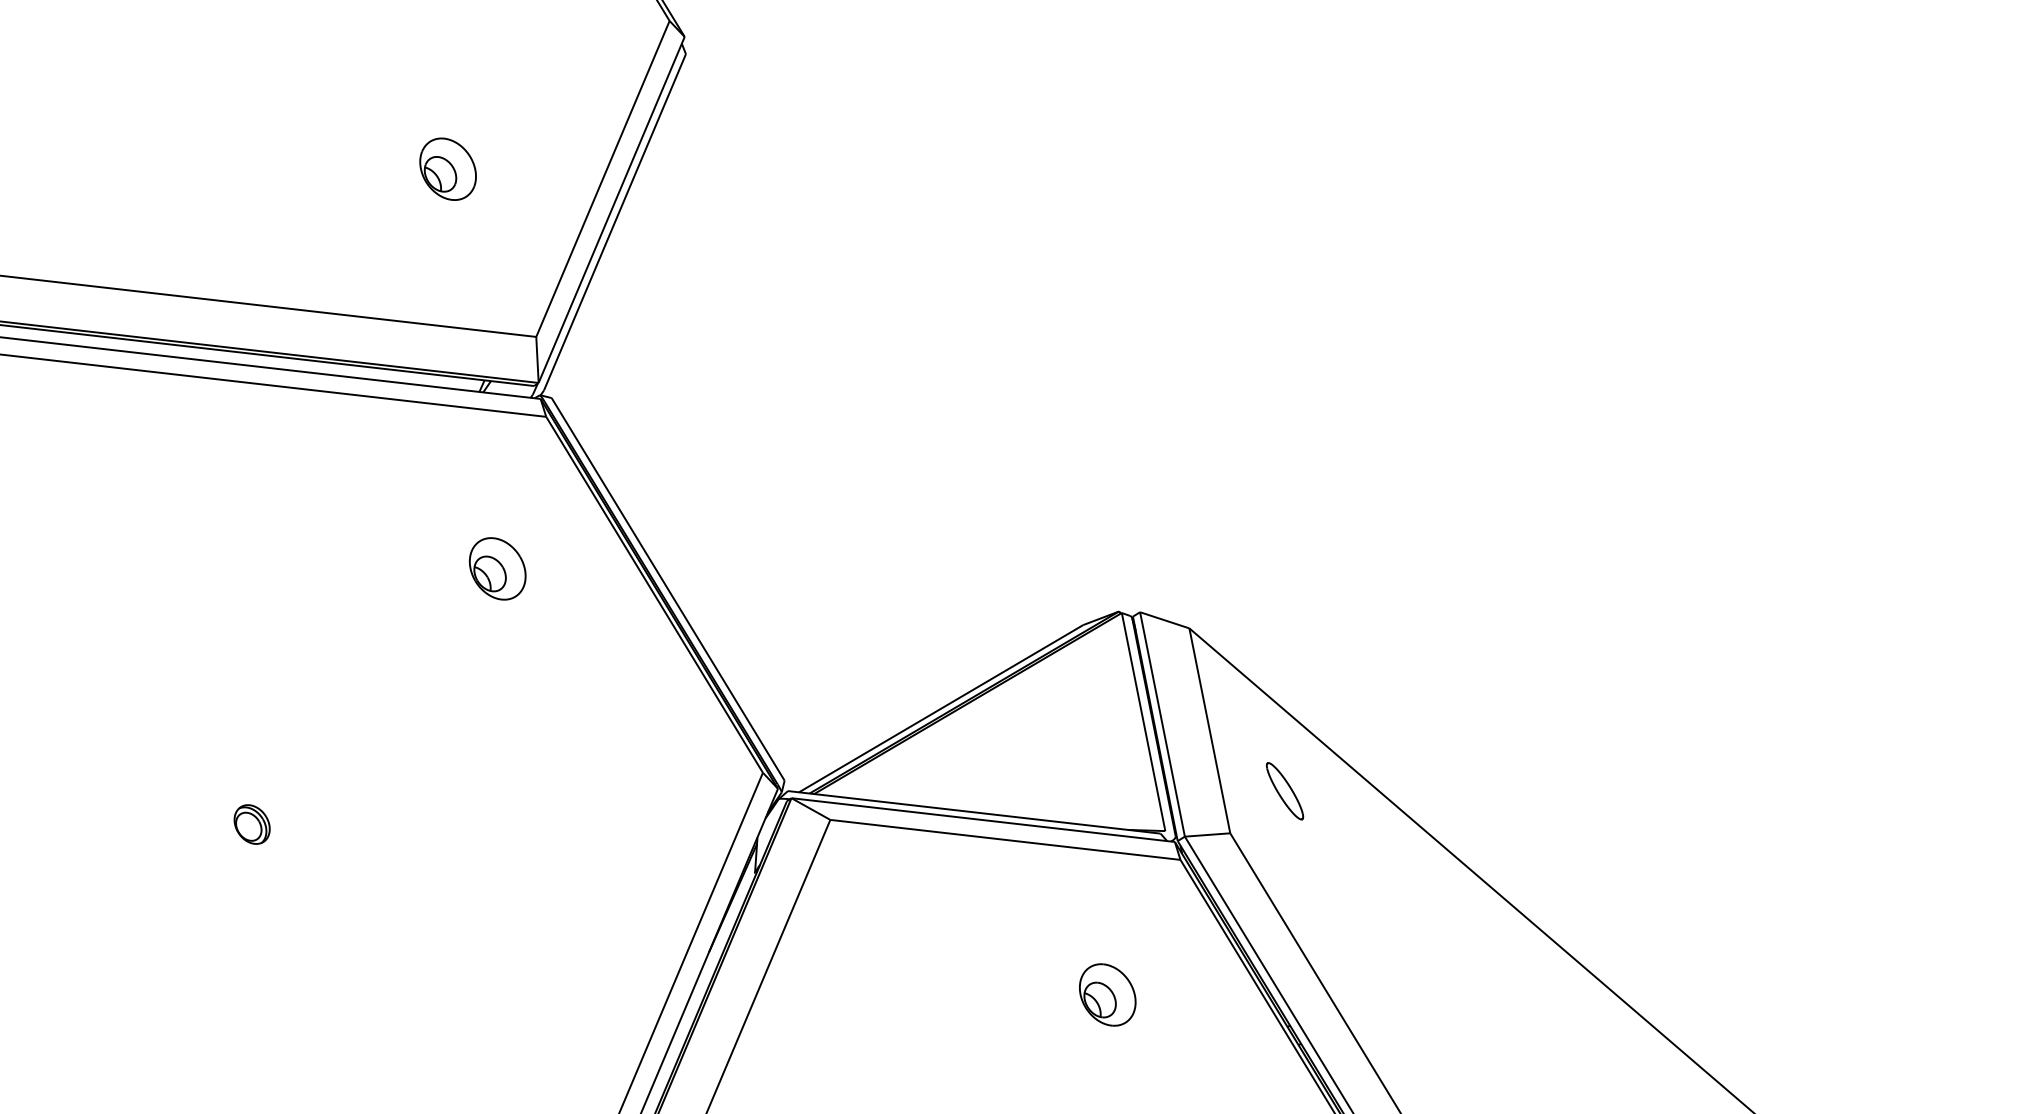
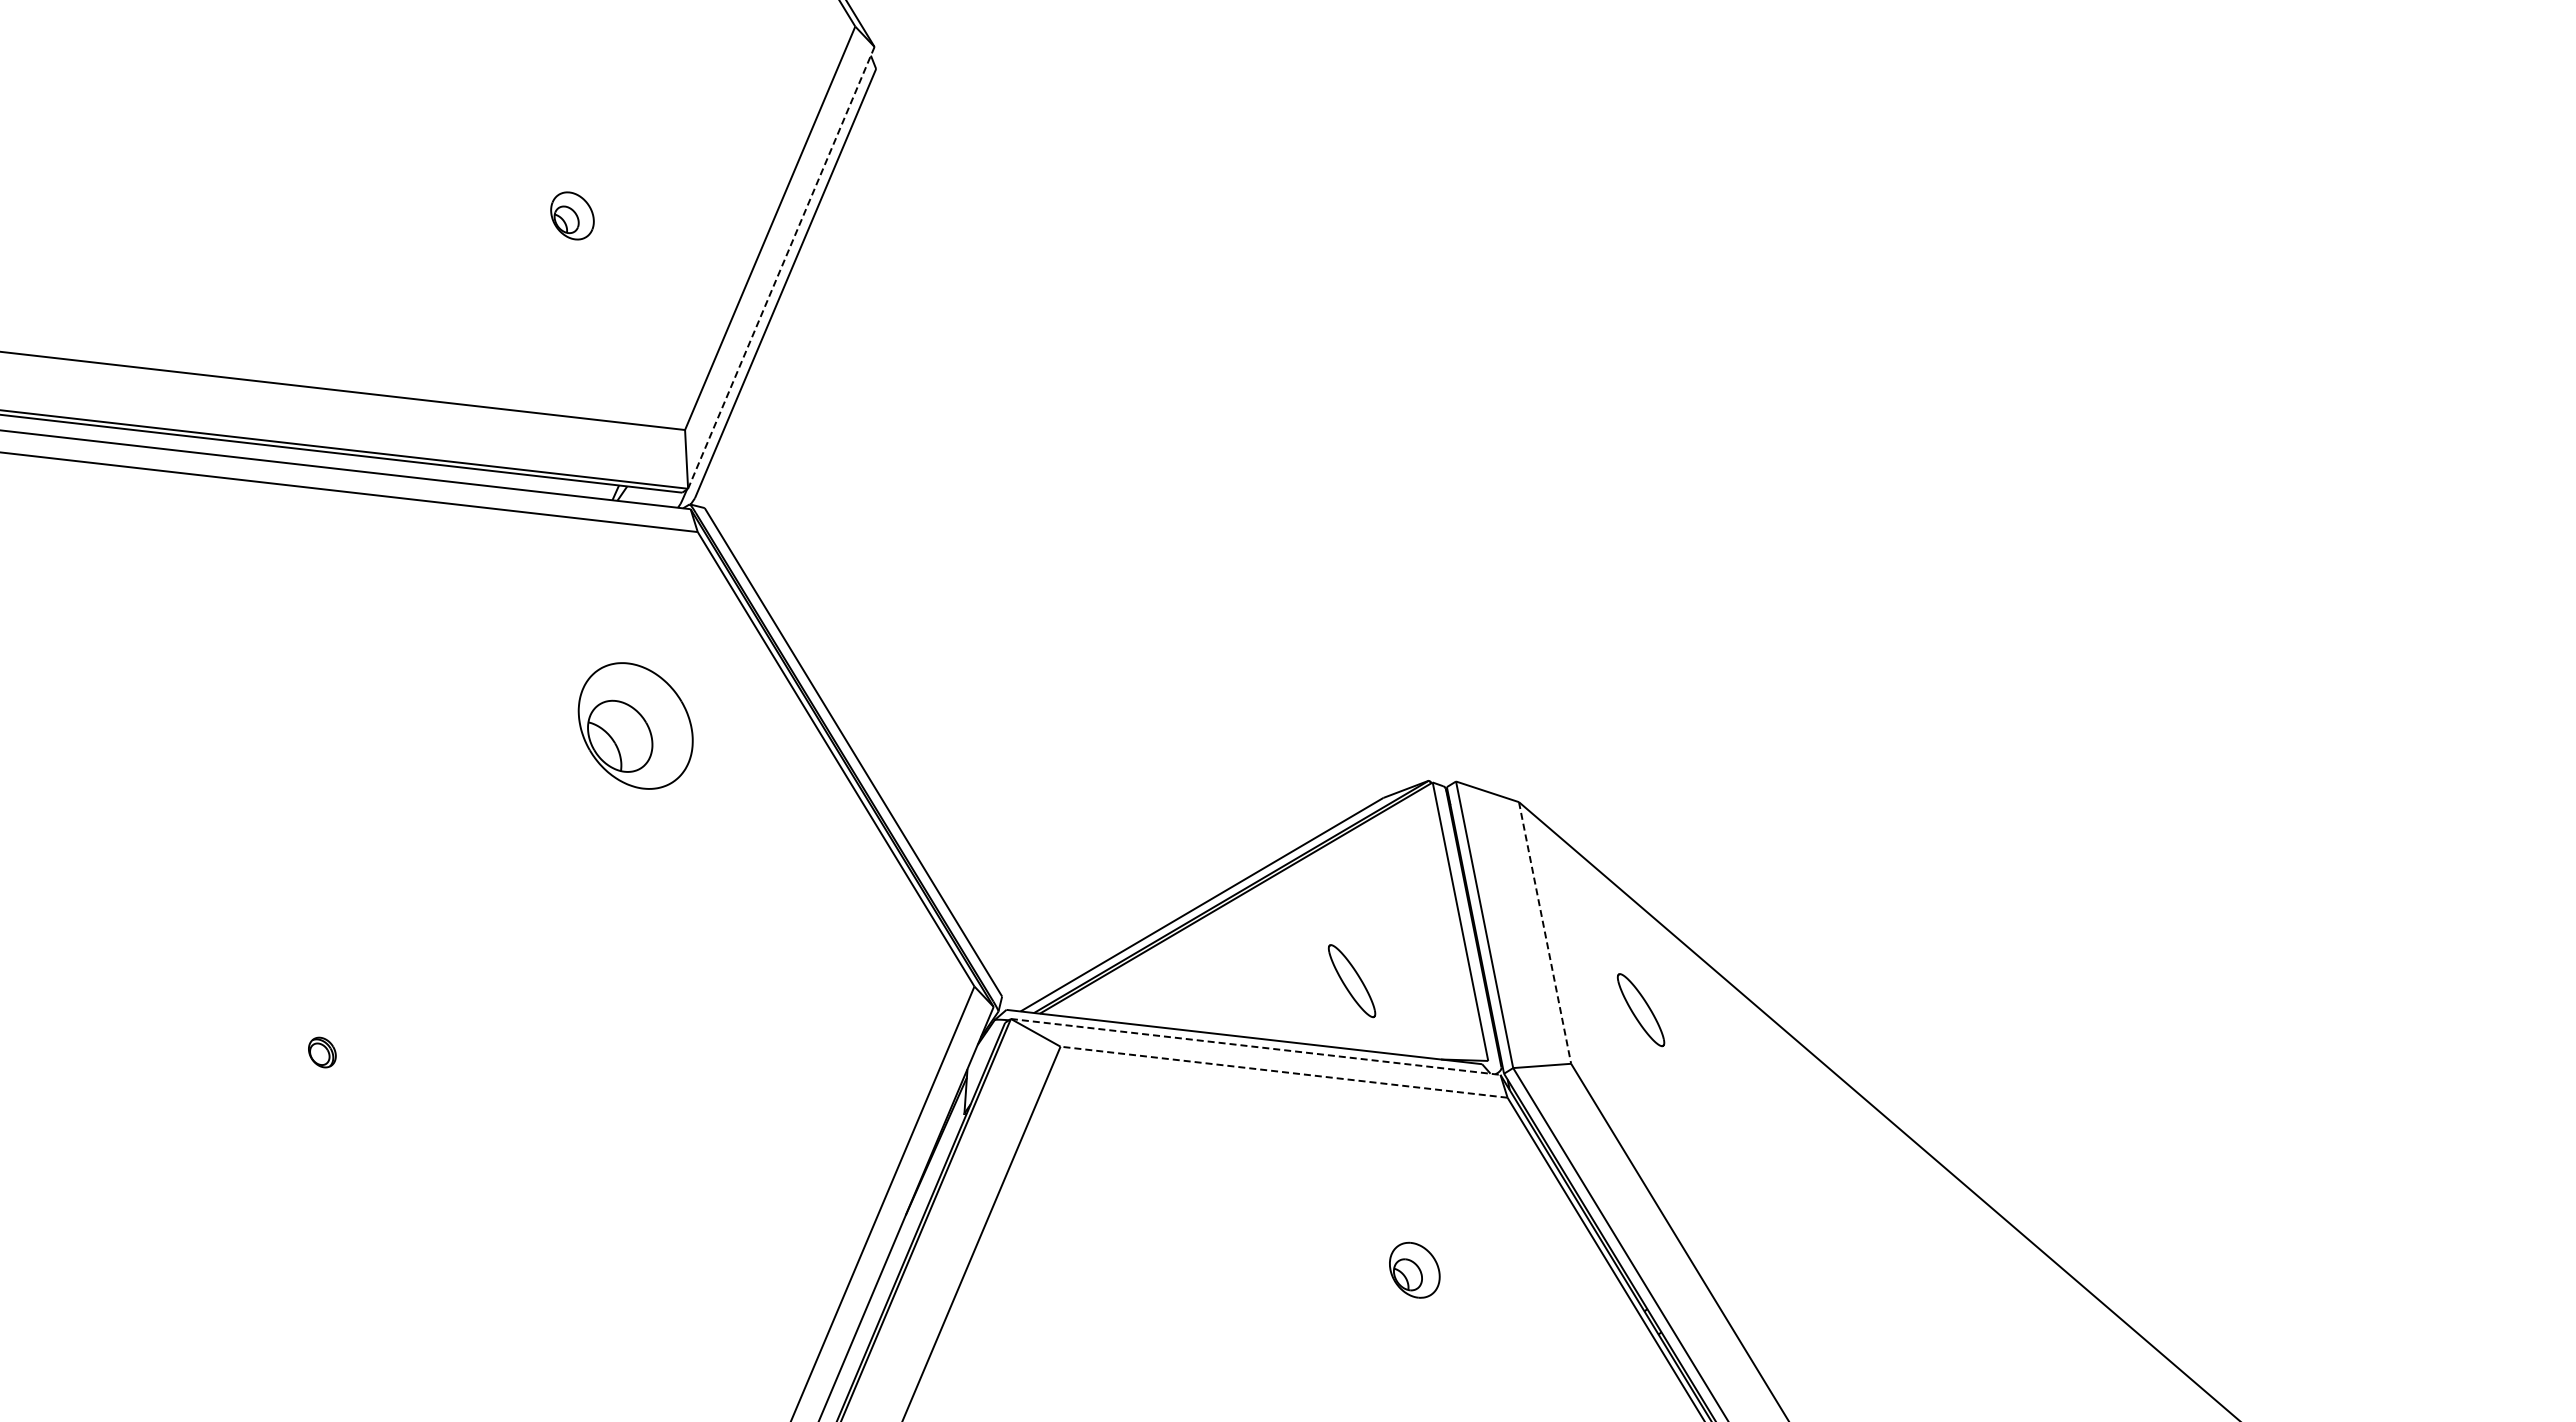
part: (448, 168) -> (572, 215), size x0.6
line: (611, 209) -> (781, 267), solid -> dashed
part: (497, 569) -> (635, 726), size x1.6
line: (1210, 731) -> (1545, 933), solid -> dashed
part: (1058, 768) -> (1351, 981), added
line: (983, 819) -> (1256, 1046), solid -> dashed
part: (252, 824) -> (322, 1052), size x0.6
line: (1005, 840) -> (1284, 1072), solid -> dashed
part: (1107, 995) -> (1414, 1270), size x0.7

